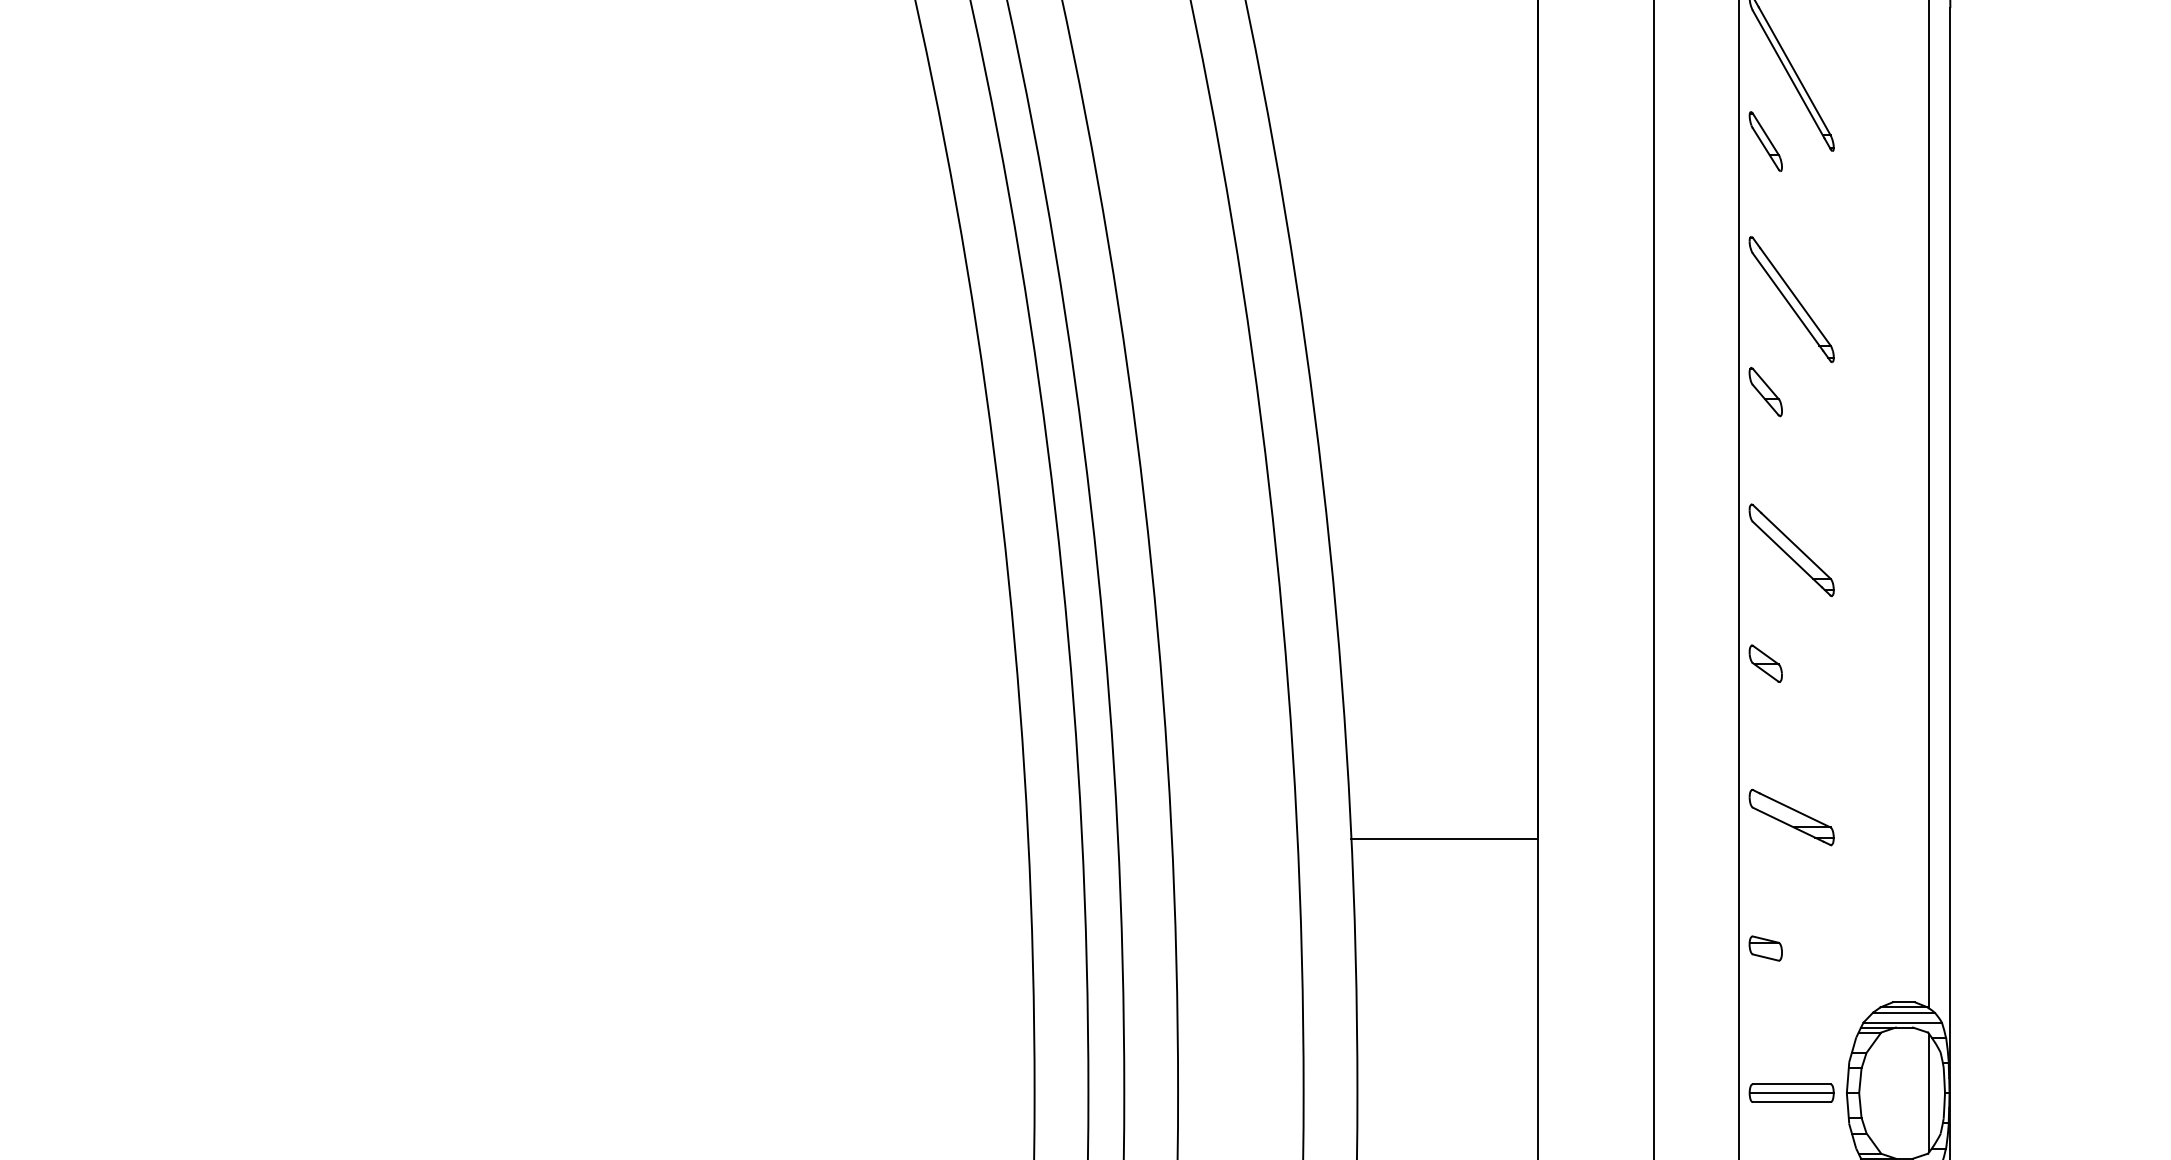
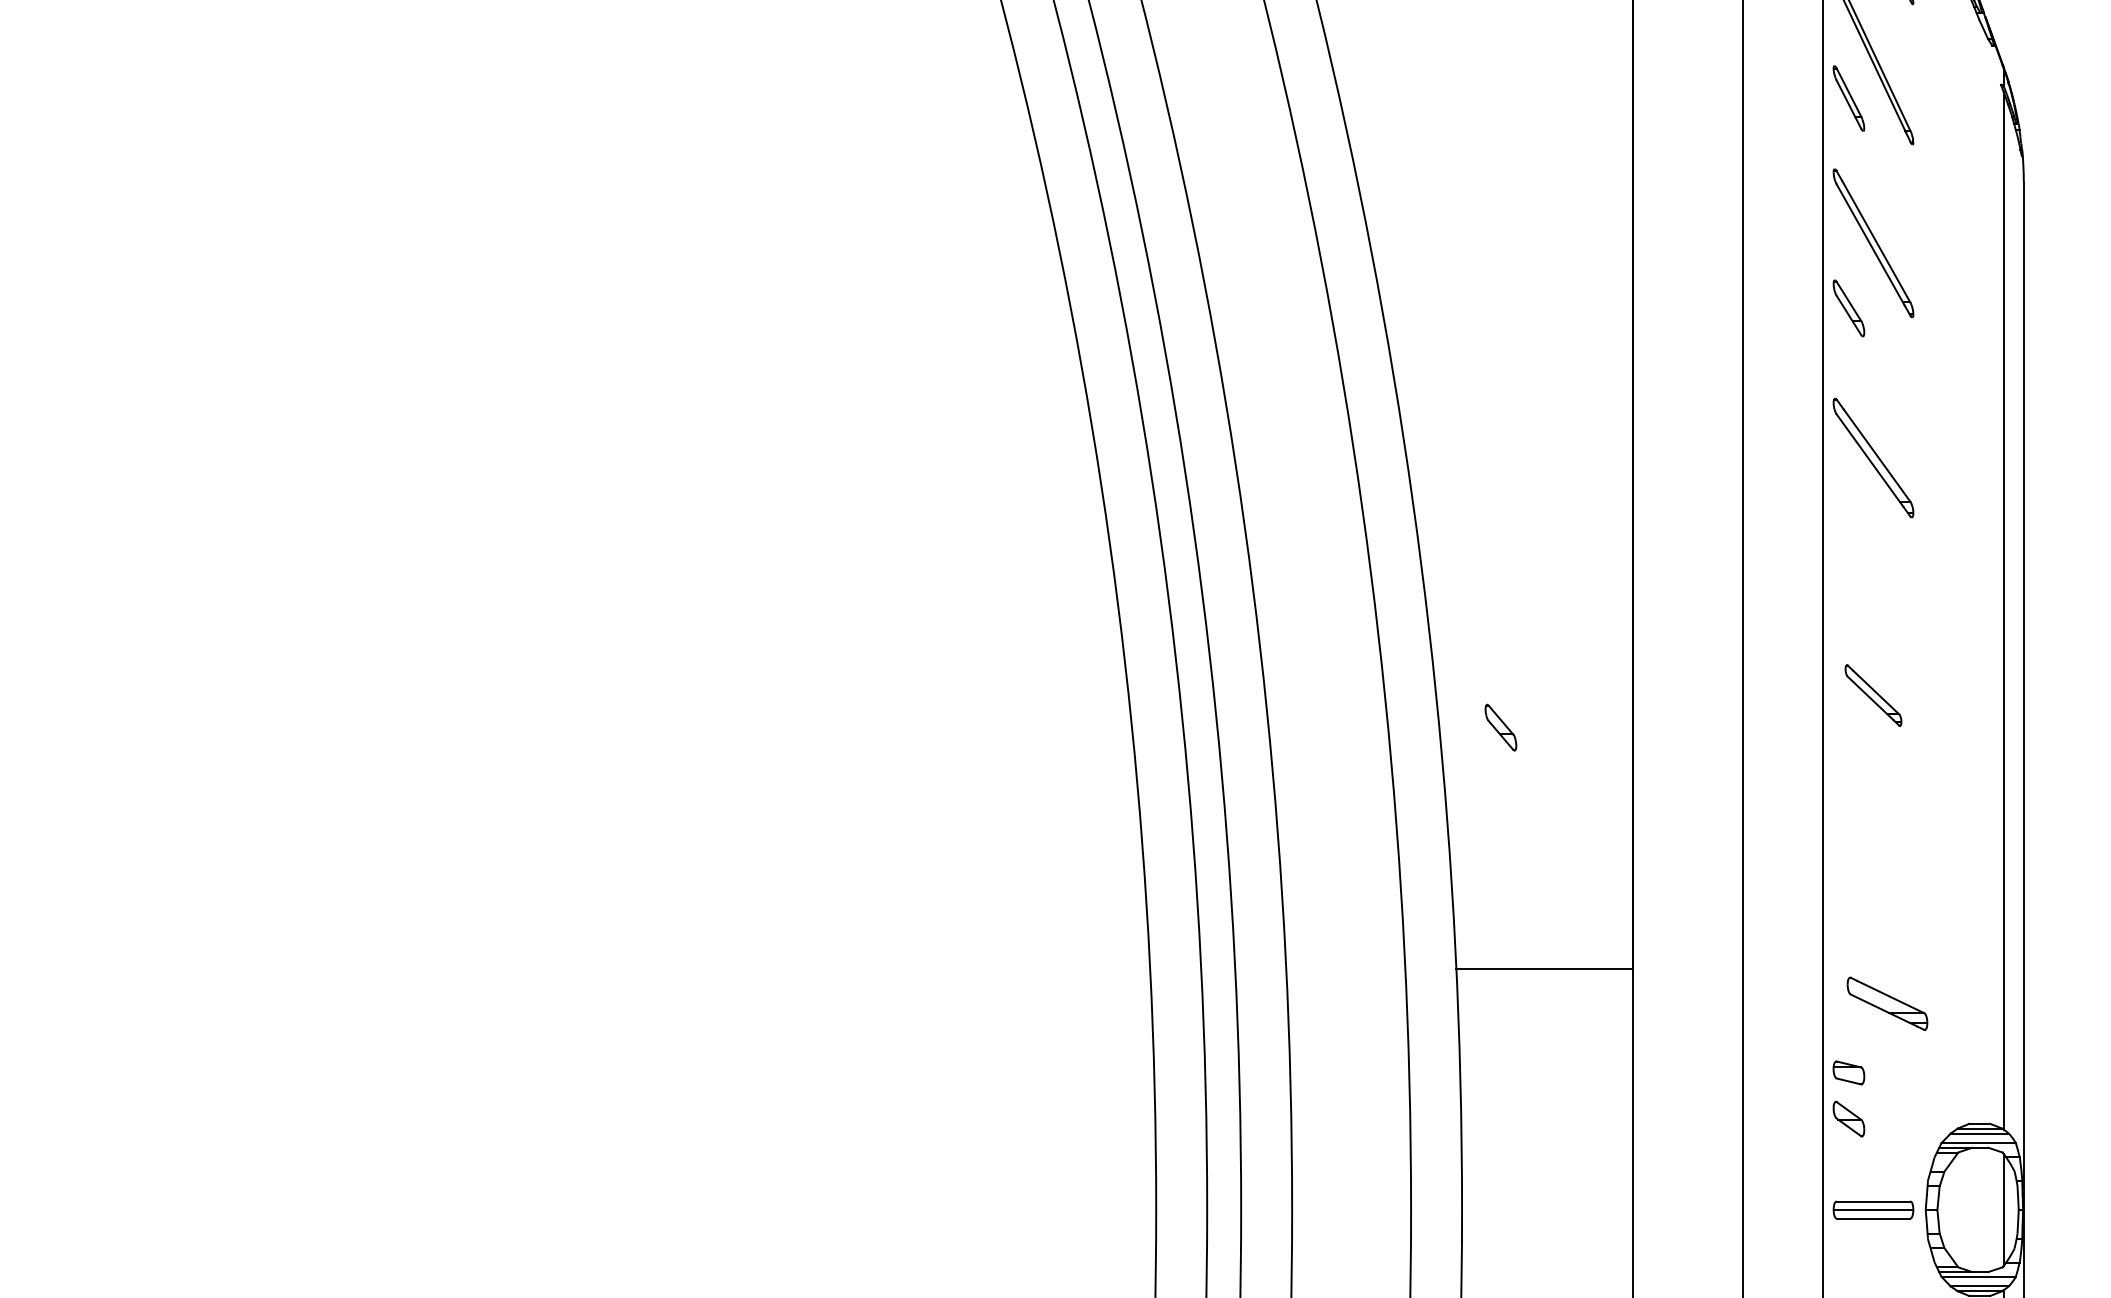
part: (1765, 391) -> (1500, 727), moved
part: (1791, 550) -> (1873, 695), size x0.7
part: (1765, 663) -> (1848, 1118), moved
part: (1791, 817) -> (1887, 1003), moved

